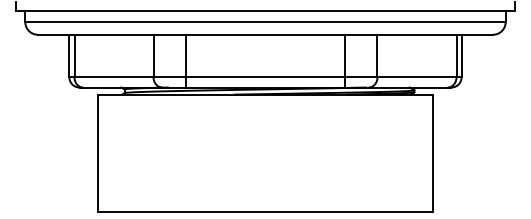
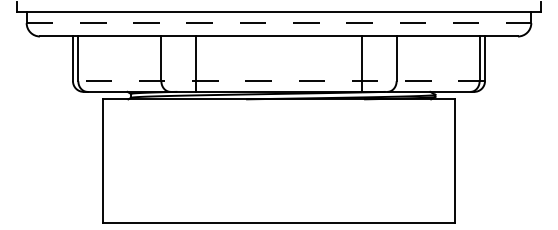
line: (265, 22) -> (279, 23), solid -> dashed
line: (265, 77) -> (279, 81), solid -> dashed

